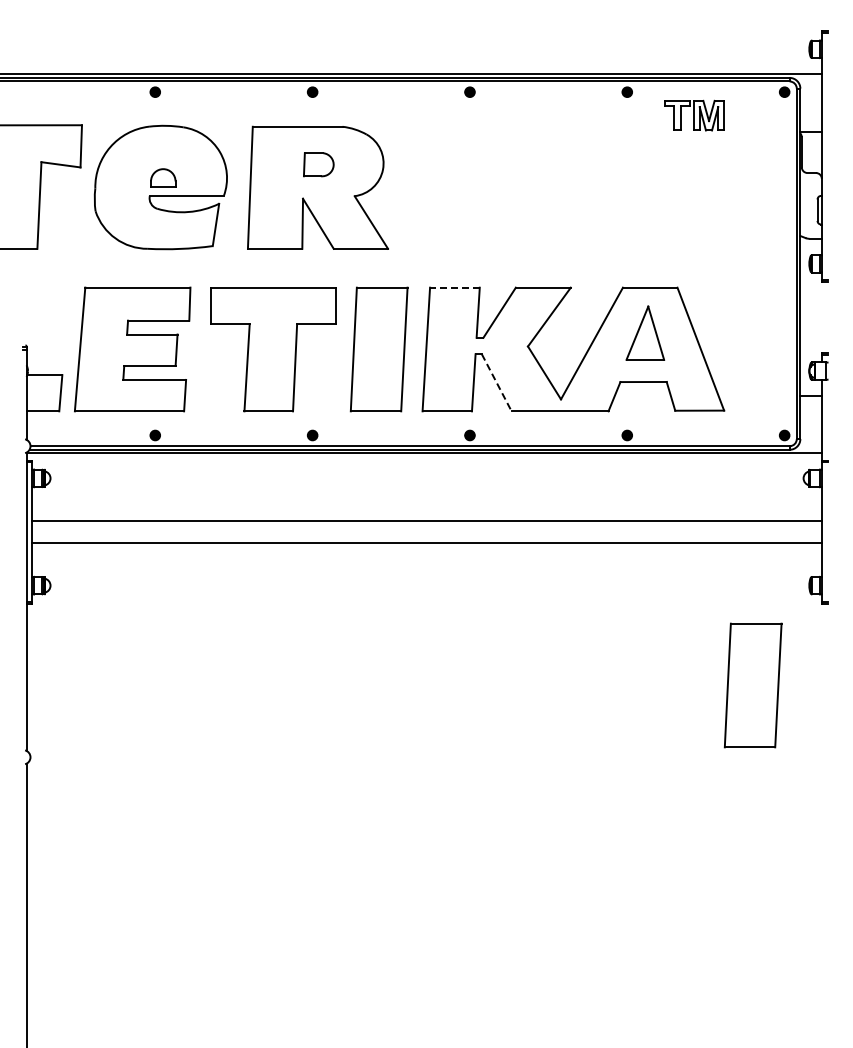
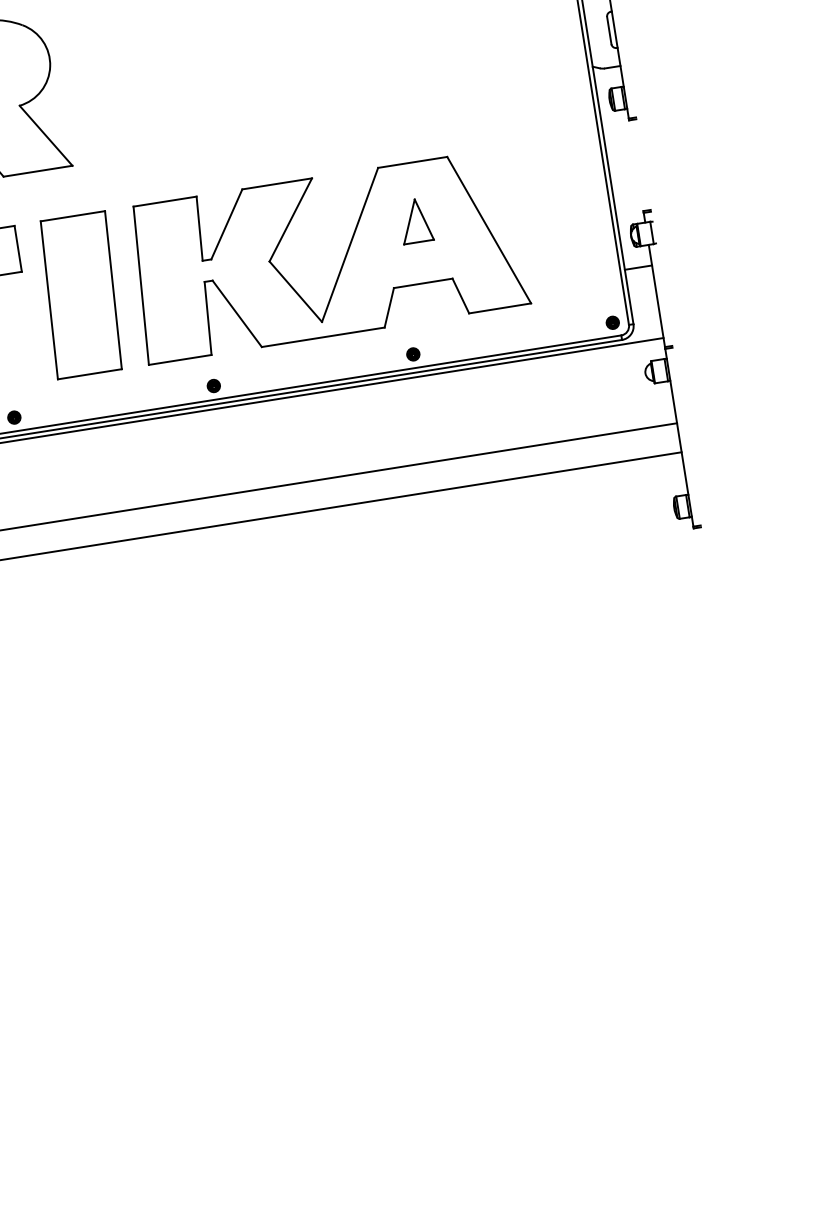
line: (454, 287) -> (164, 201), dashed -> solid
part: (645, 332) -> (415, 220), size x0.62
line: (496, 383) -> (237, 314), dashed -> solid
part: (752, 685) -> (622, 646), removed

